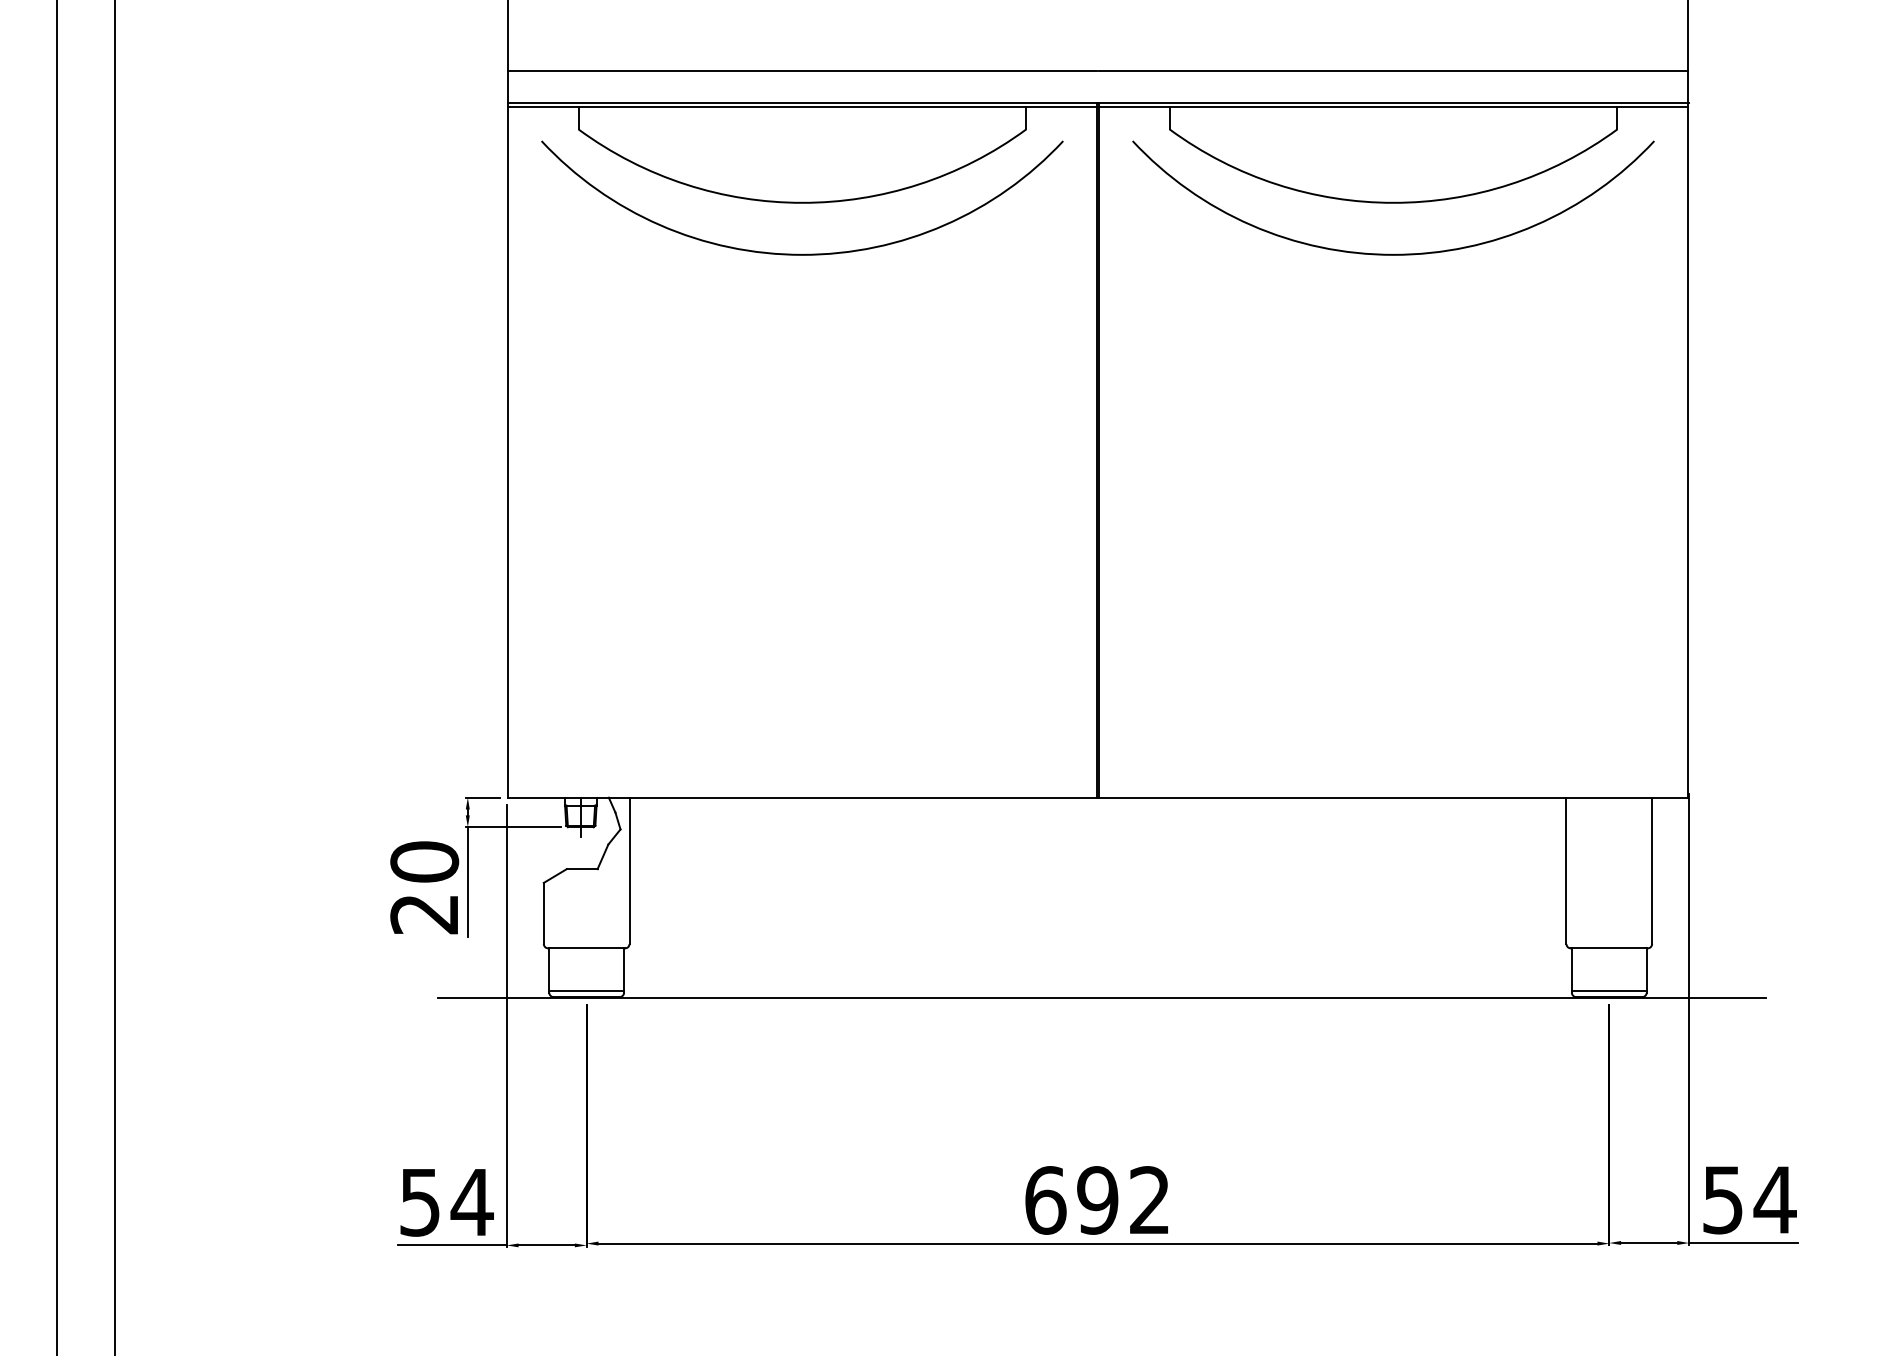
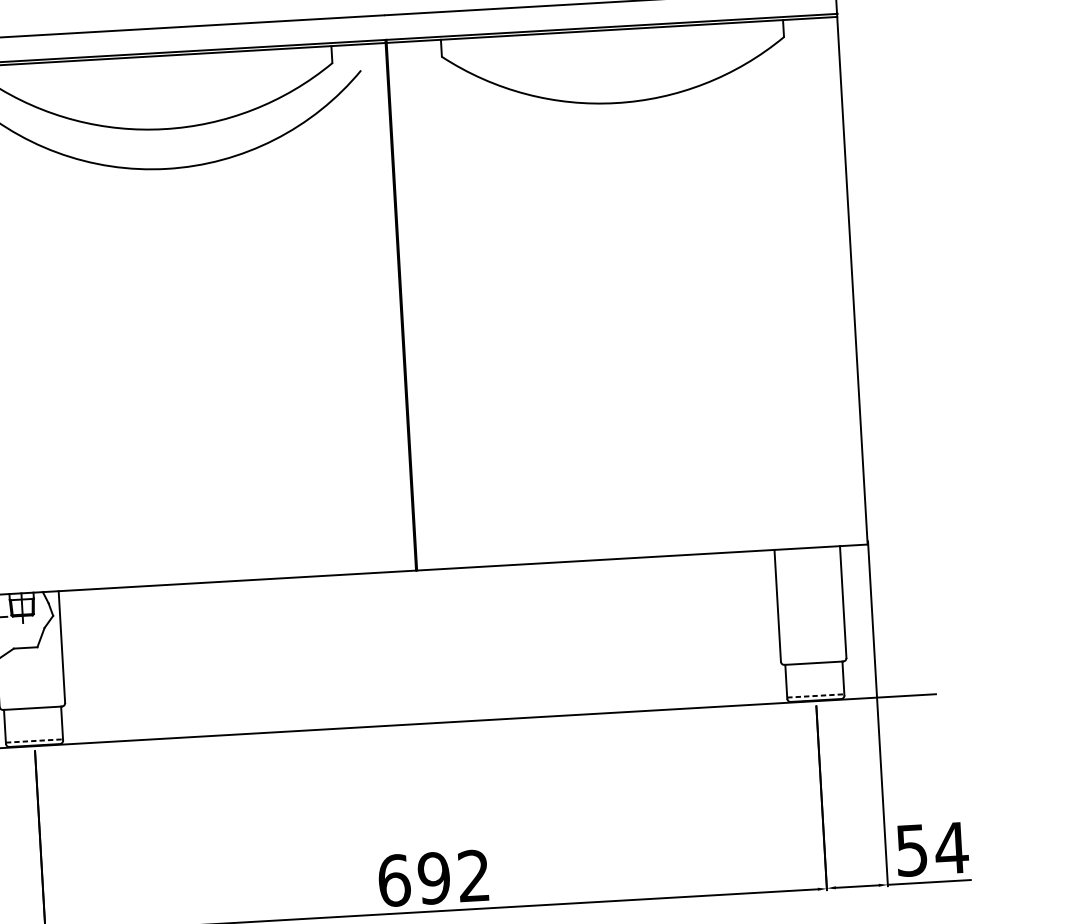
arc: (1390, 253) -> (616, 141), removed
line: (587, 991) -> (35, 741), solid -> dashed
line: (1609, 991) -> (815, 696), solid -> dashed

